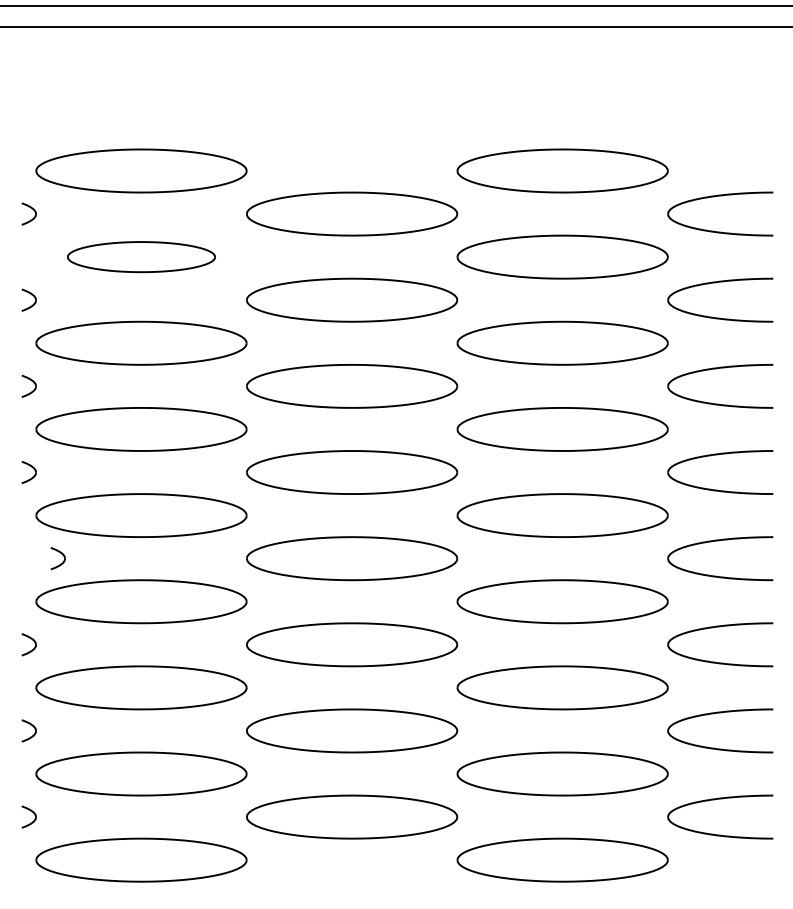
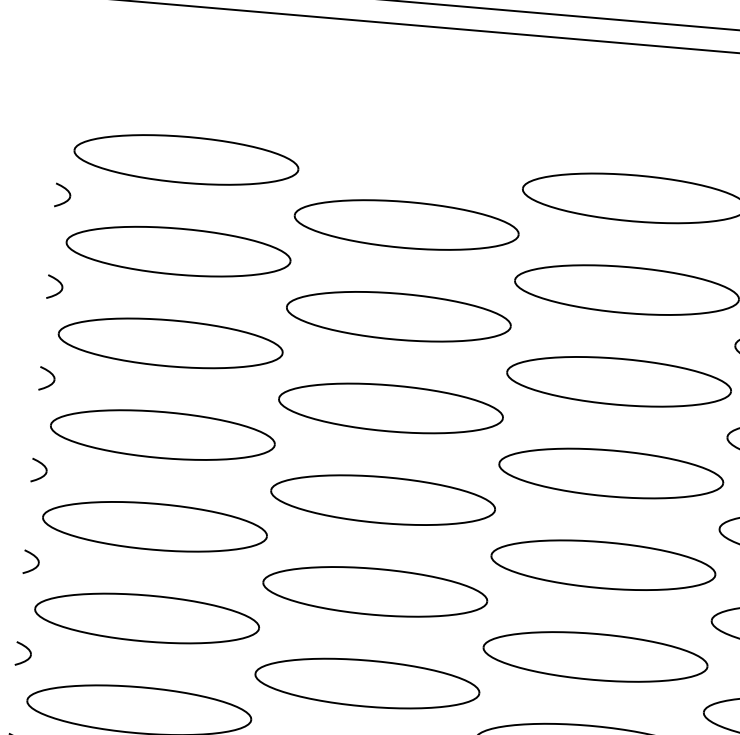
part: (141, 256) -> (178, 250), size x1.43
part: (57, 558) -> (30, 562), moved

